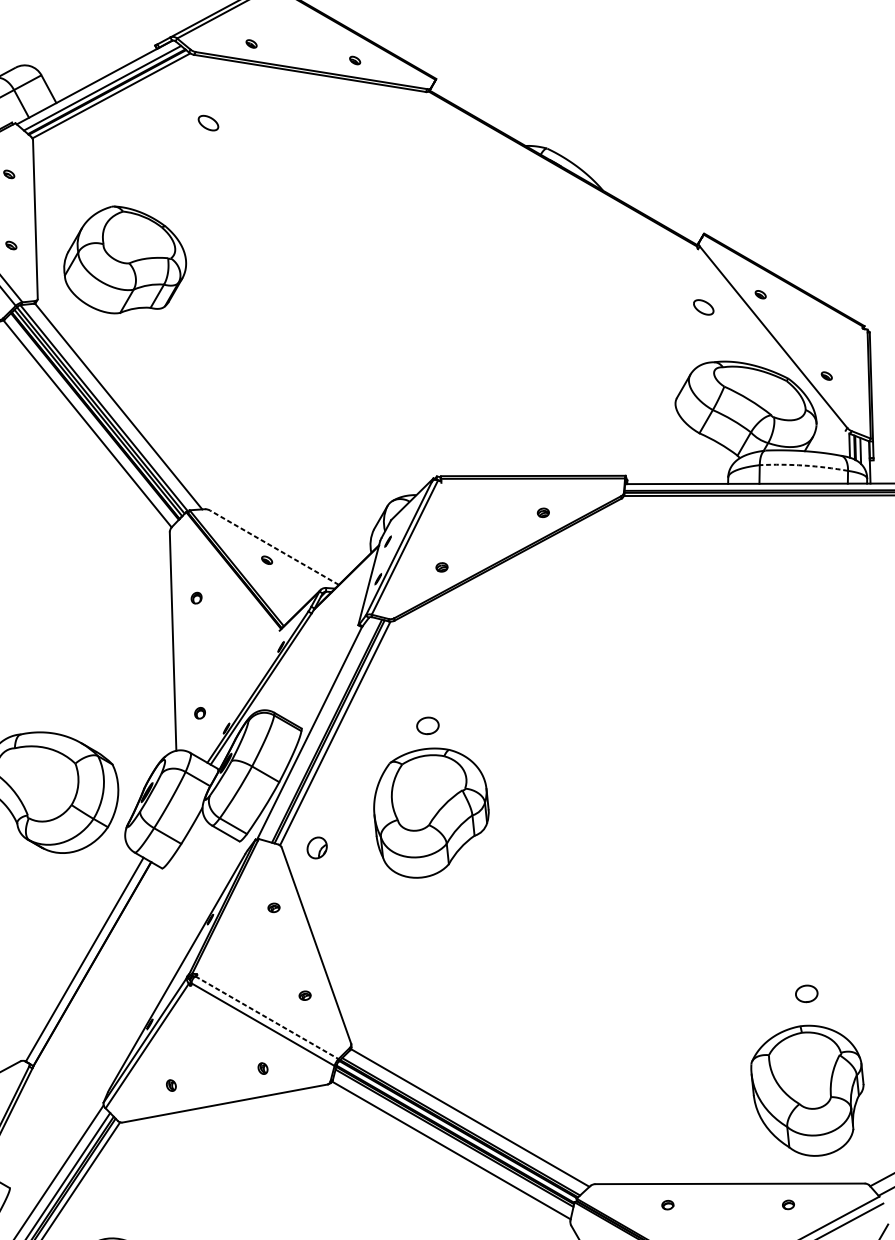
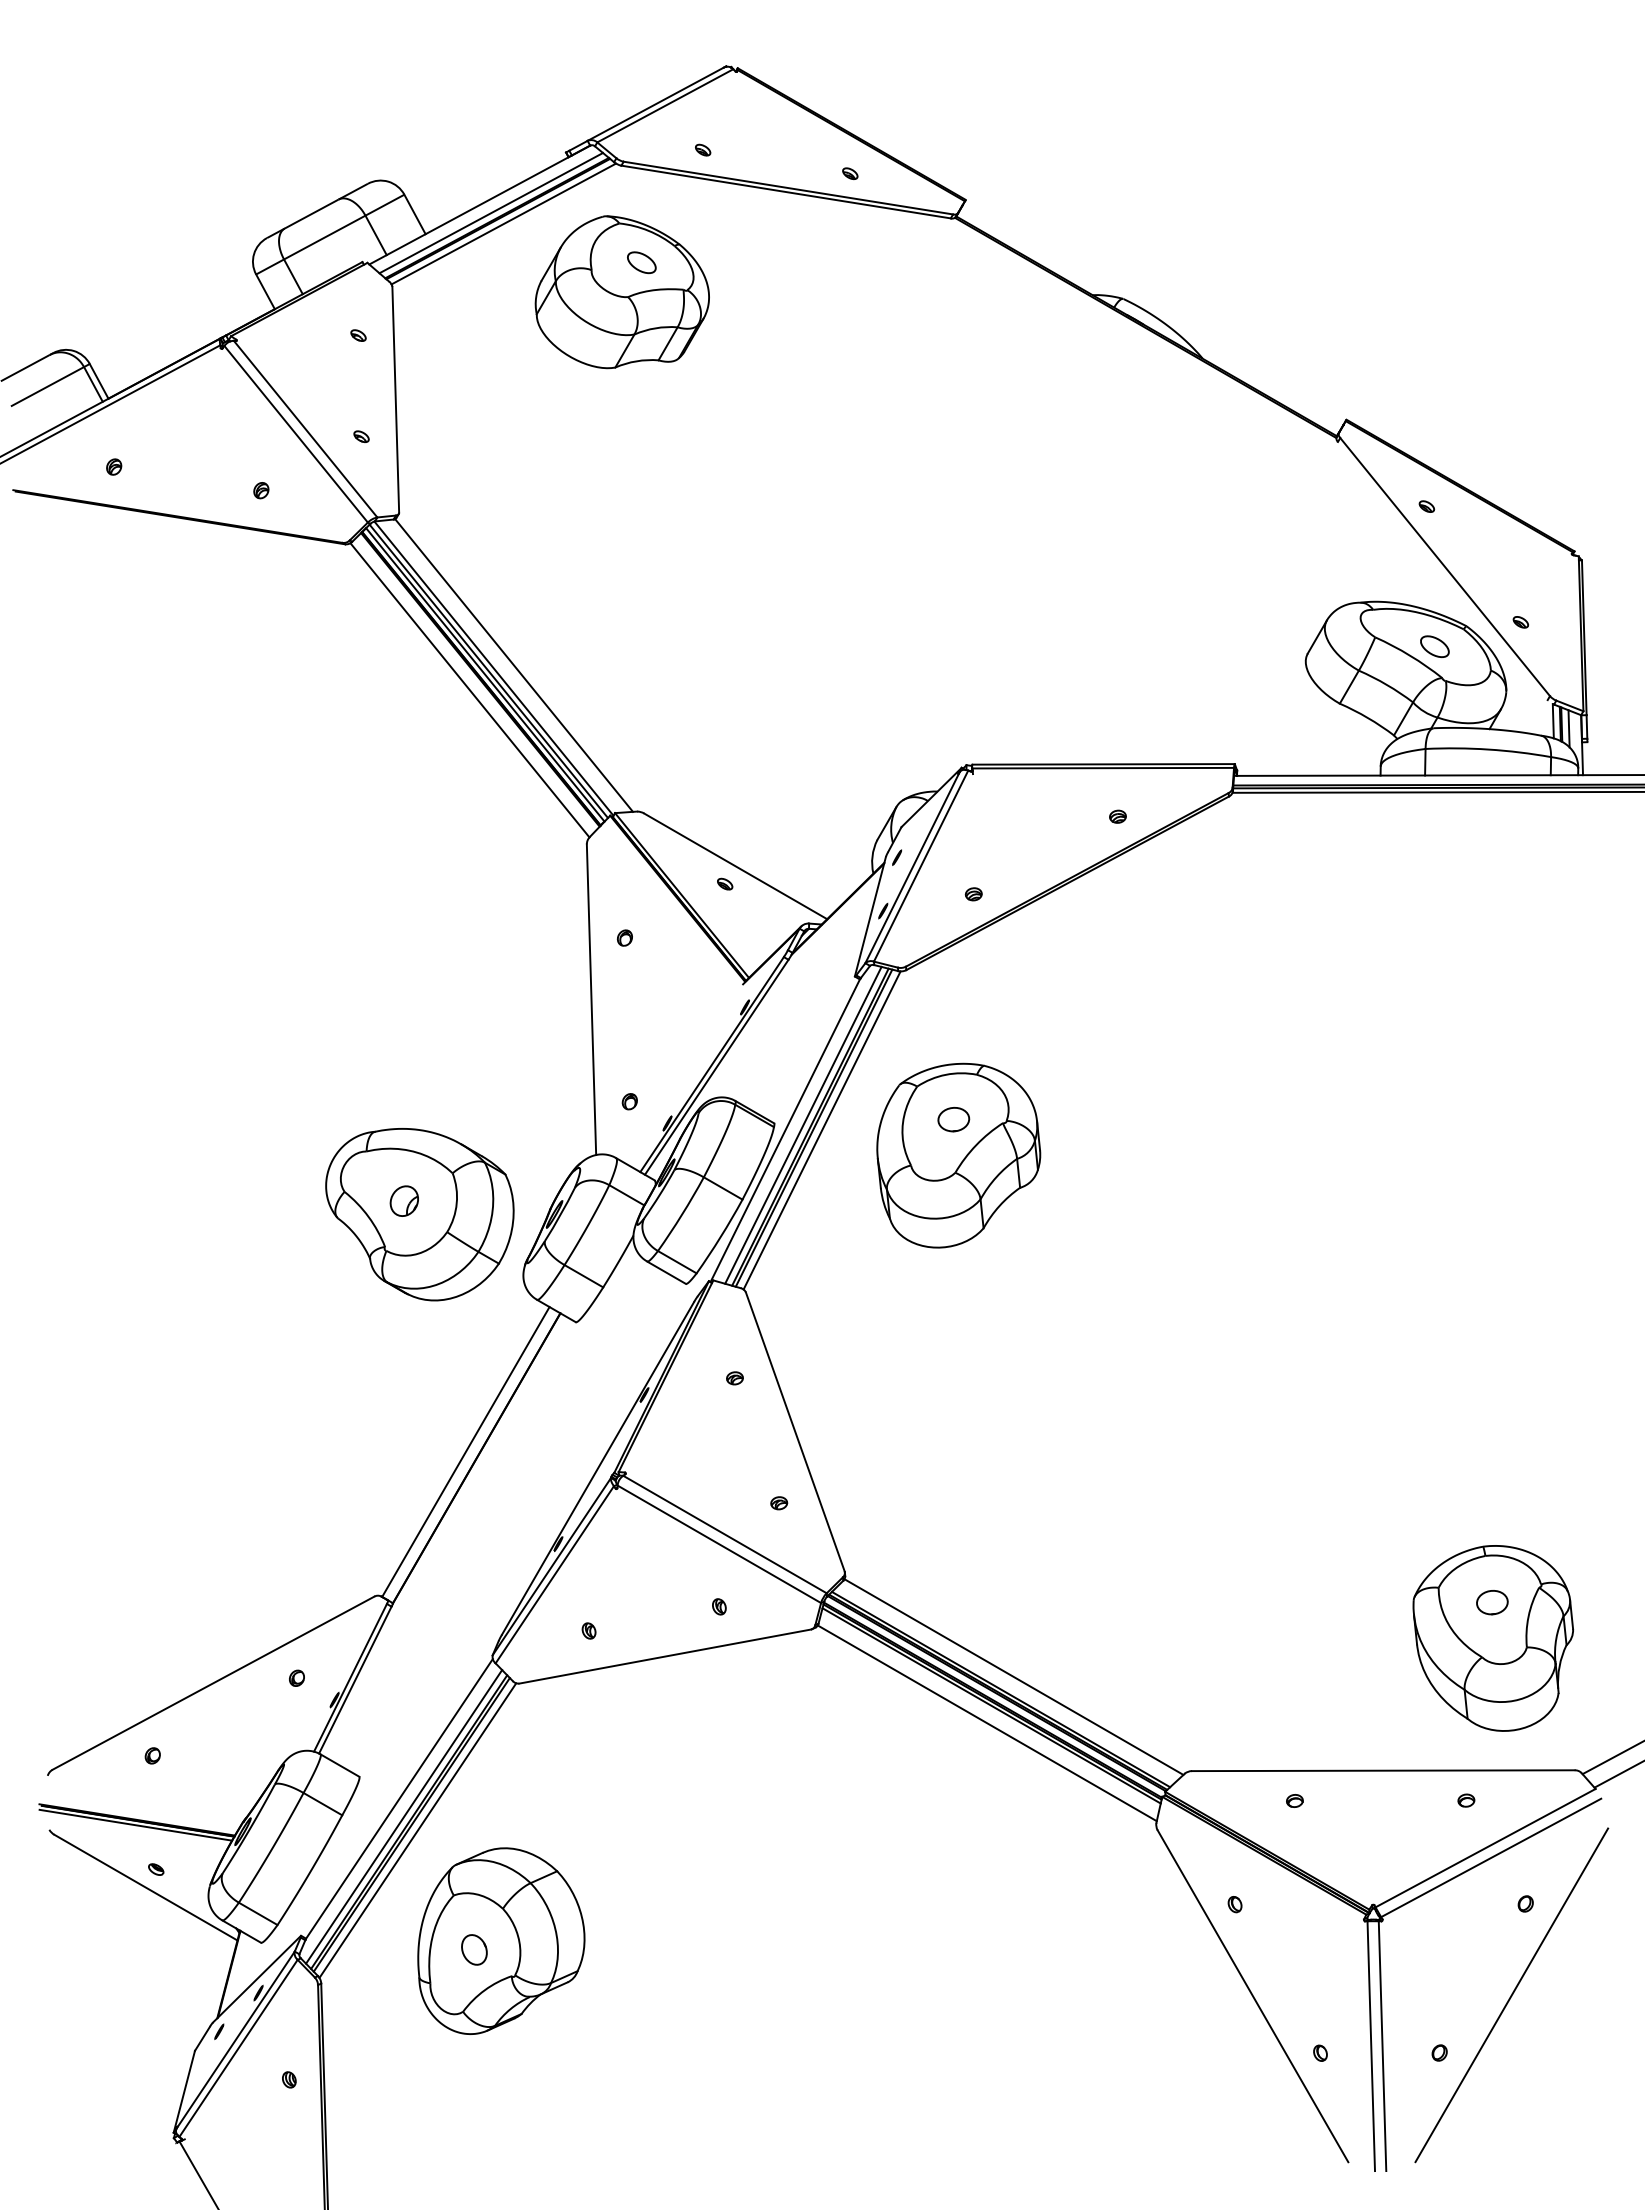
part: (124, 260) -> (621, 292), moved
part: (703, 307) -> (1434, 646), moved
arc: (804, 465) -> (1488, 749), dashed -> solid
line: (274, 547) -> (735, 866), dashed -> solid
line: (322, 729) -> (803, 1124), added
part: (431, 813) -> (958, 1155), moved
part: (316, 847) -> (403, 1200), moved
part: (806, 993) -> (1492, 1602), moved
line: (266, 1017) -> (724, 1534), dashed -> solid

